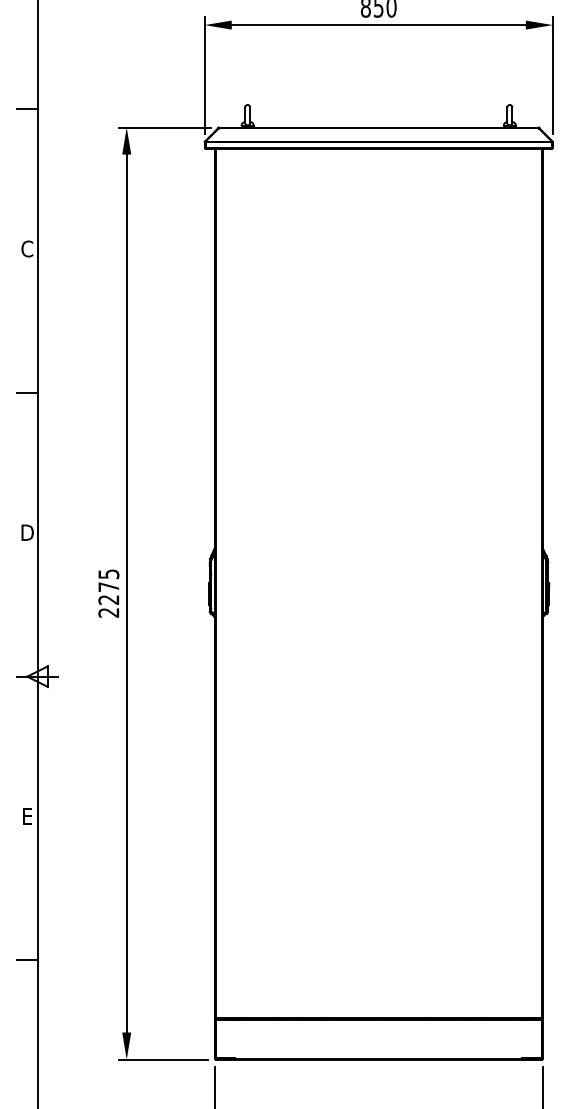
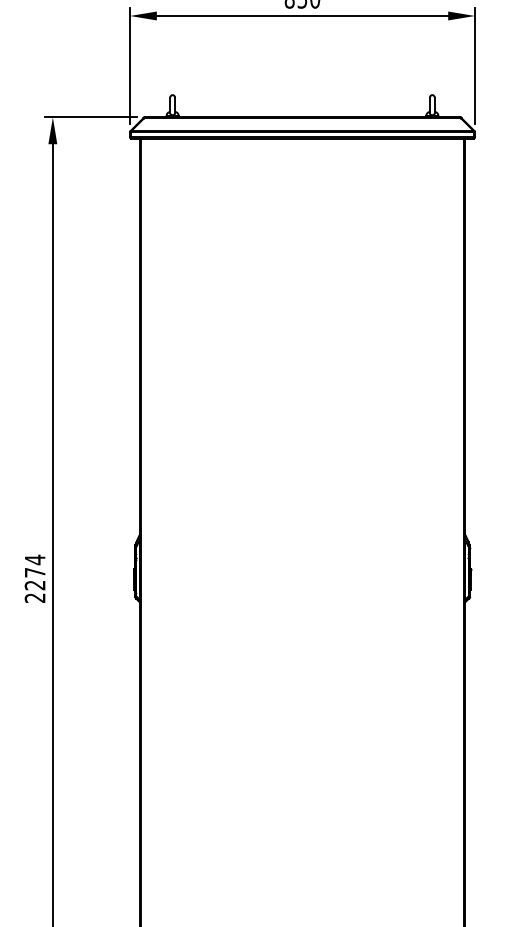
text: (108, 574) -> (34, 560), 2275 -> 2274

